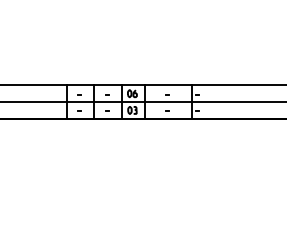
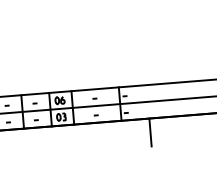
line: (219, 132) -> (150, 132), added

